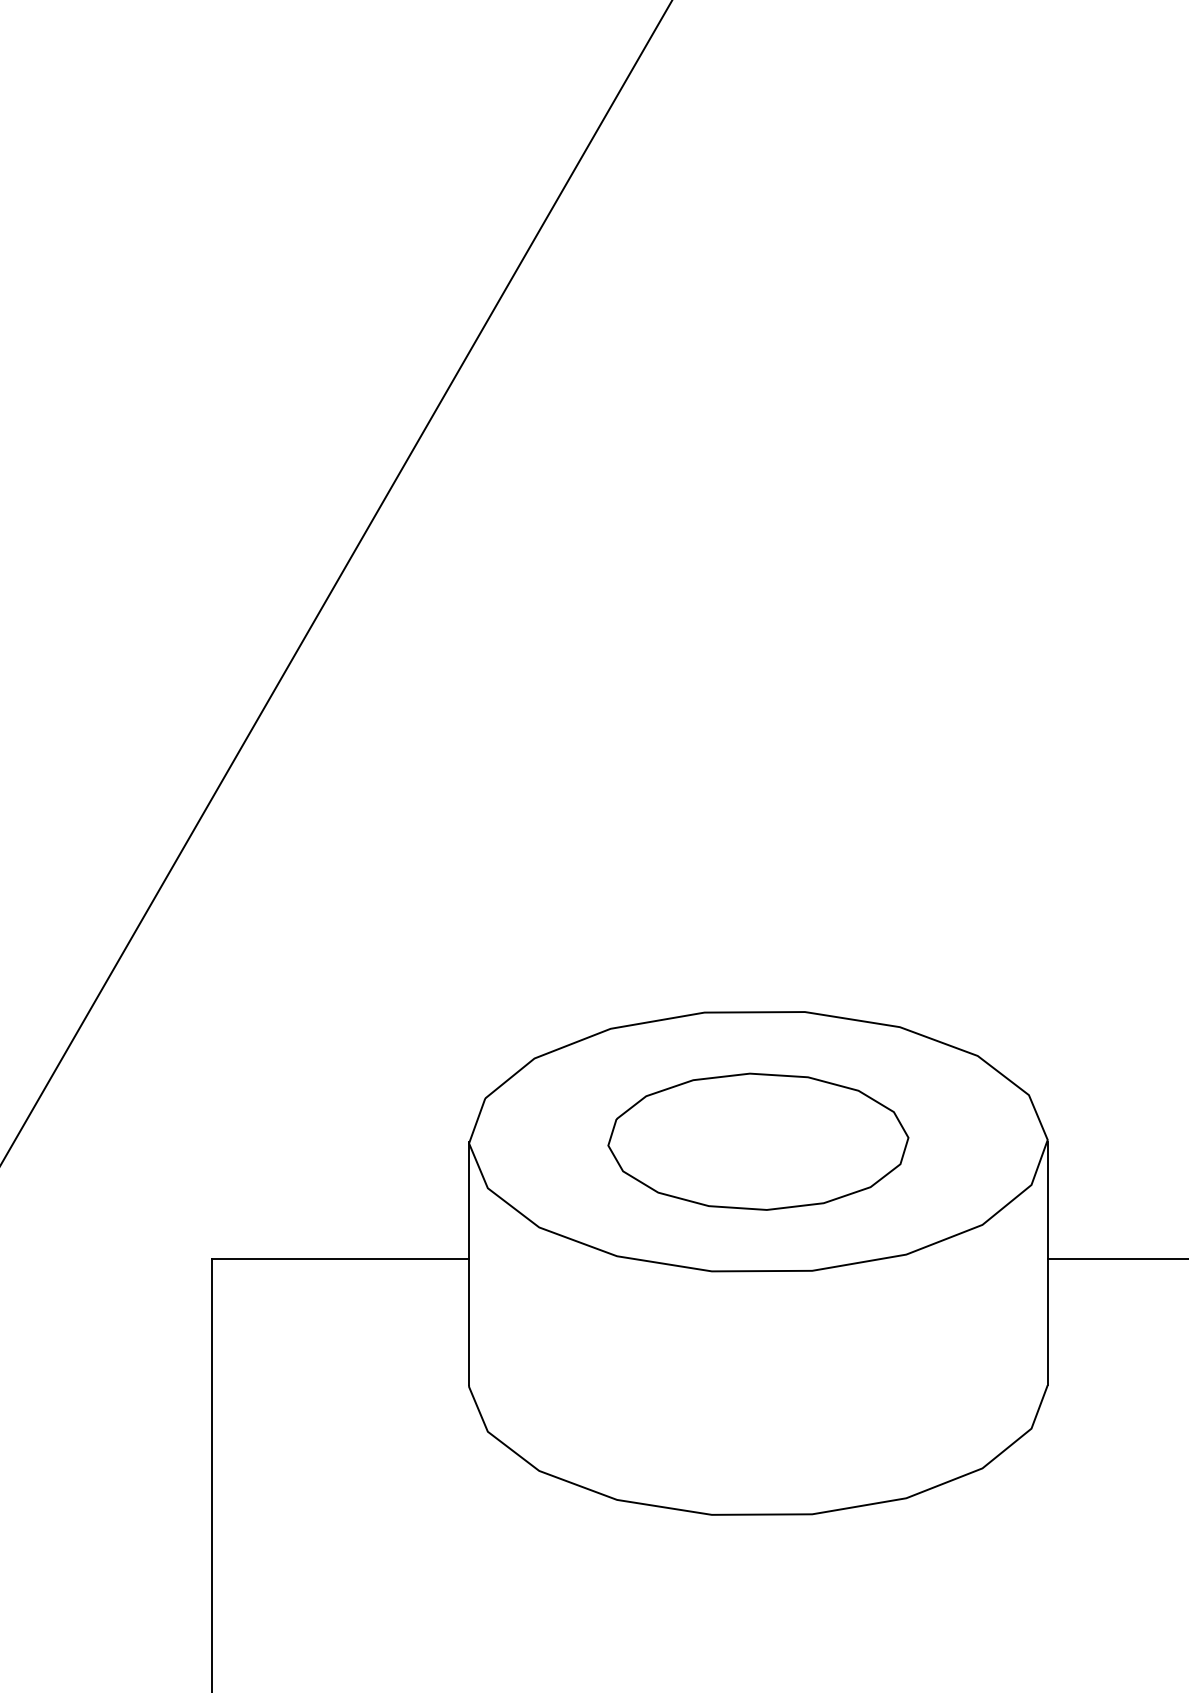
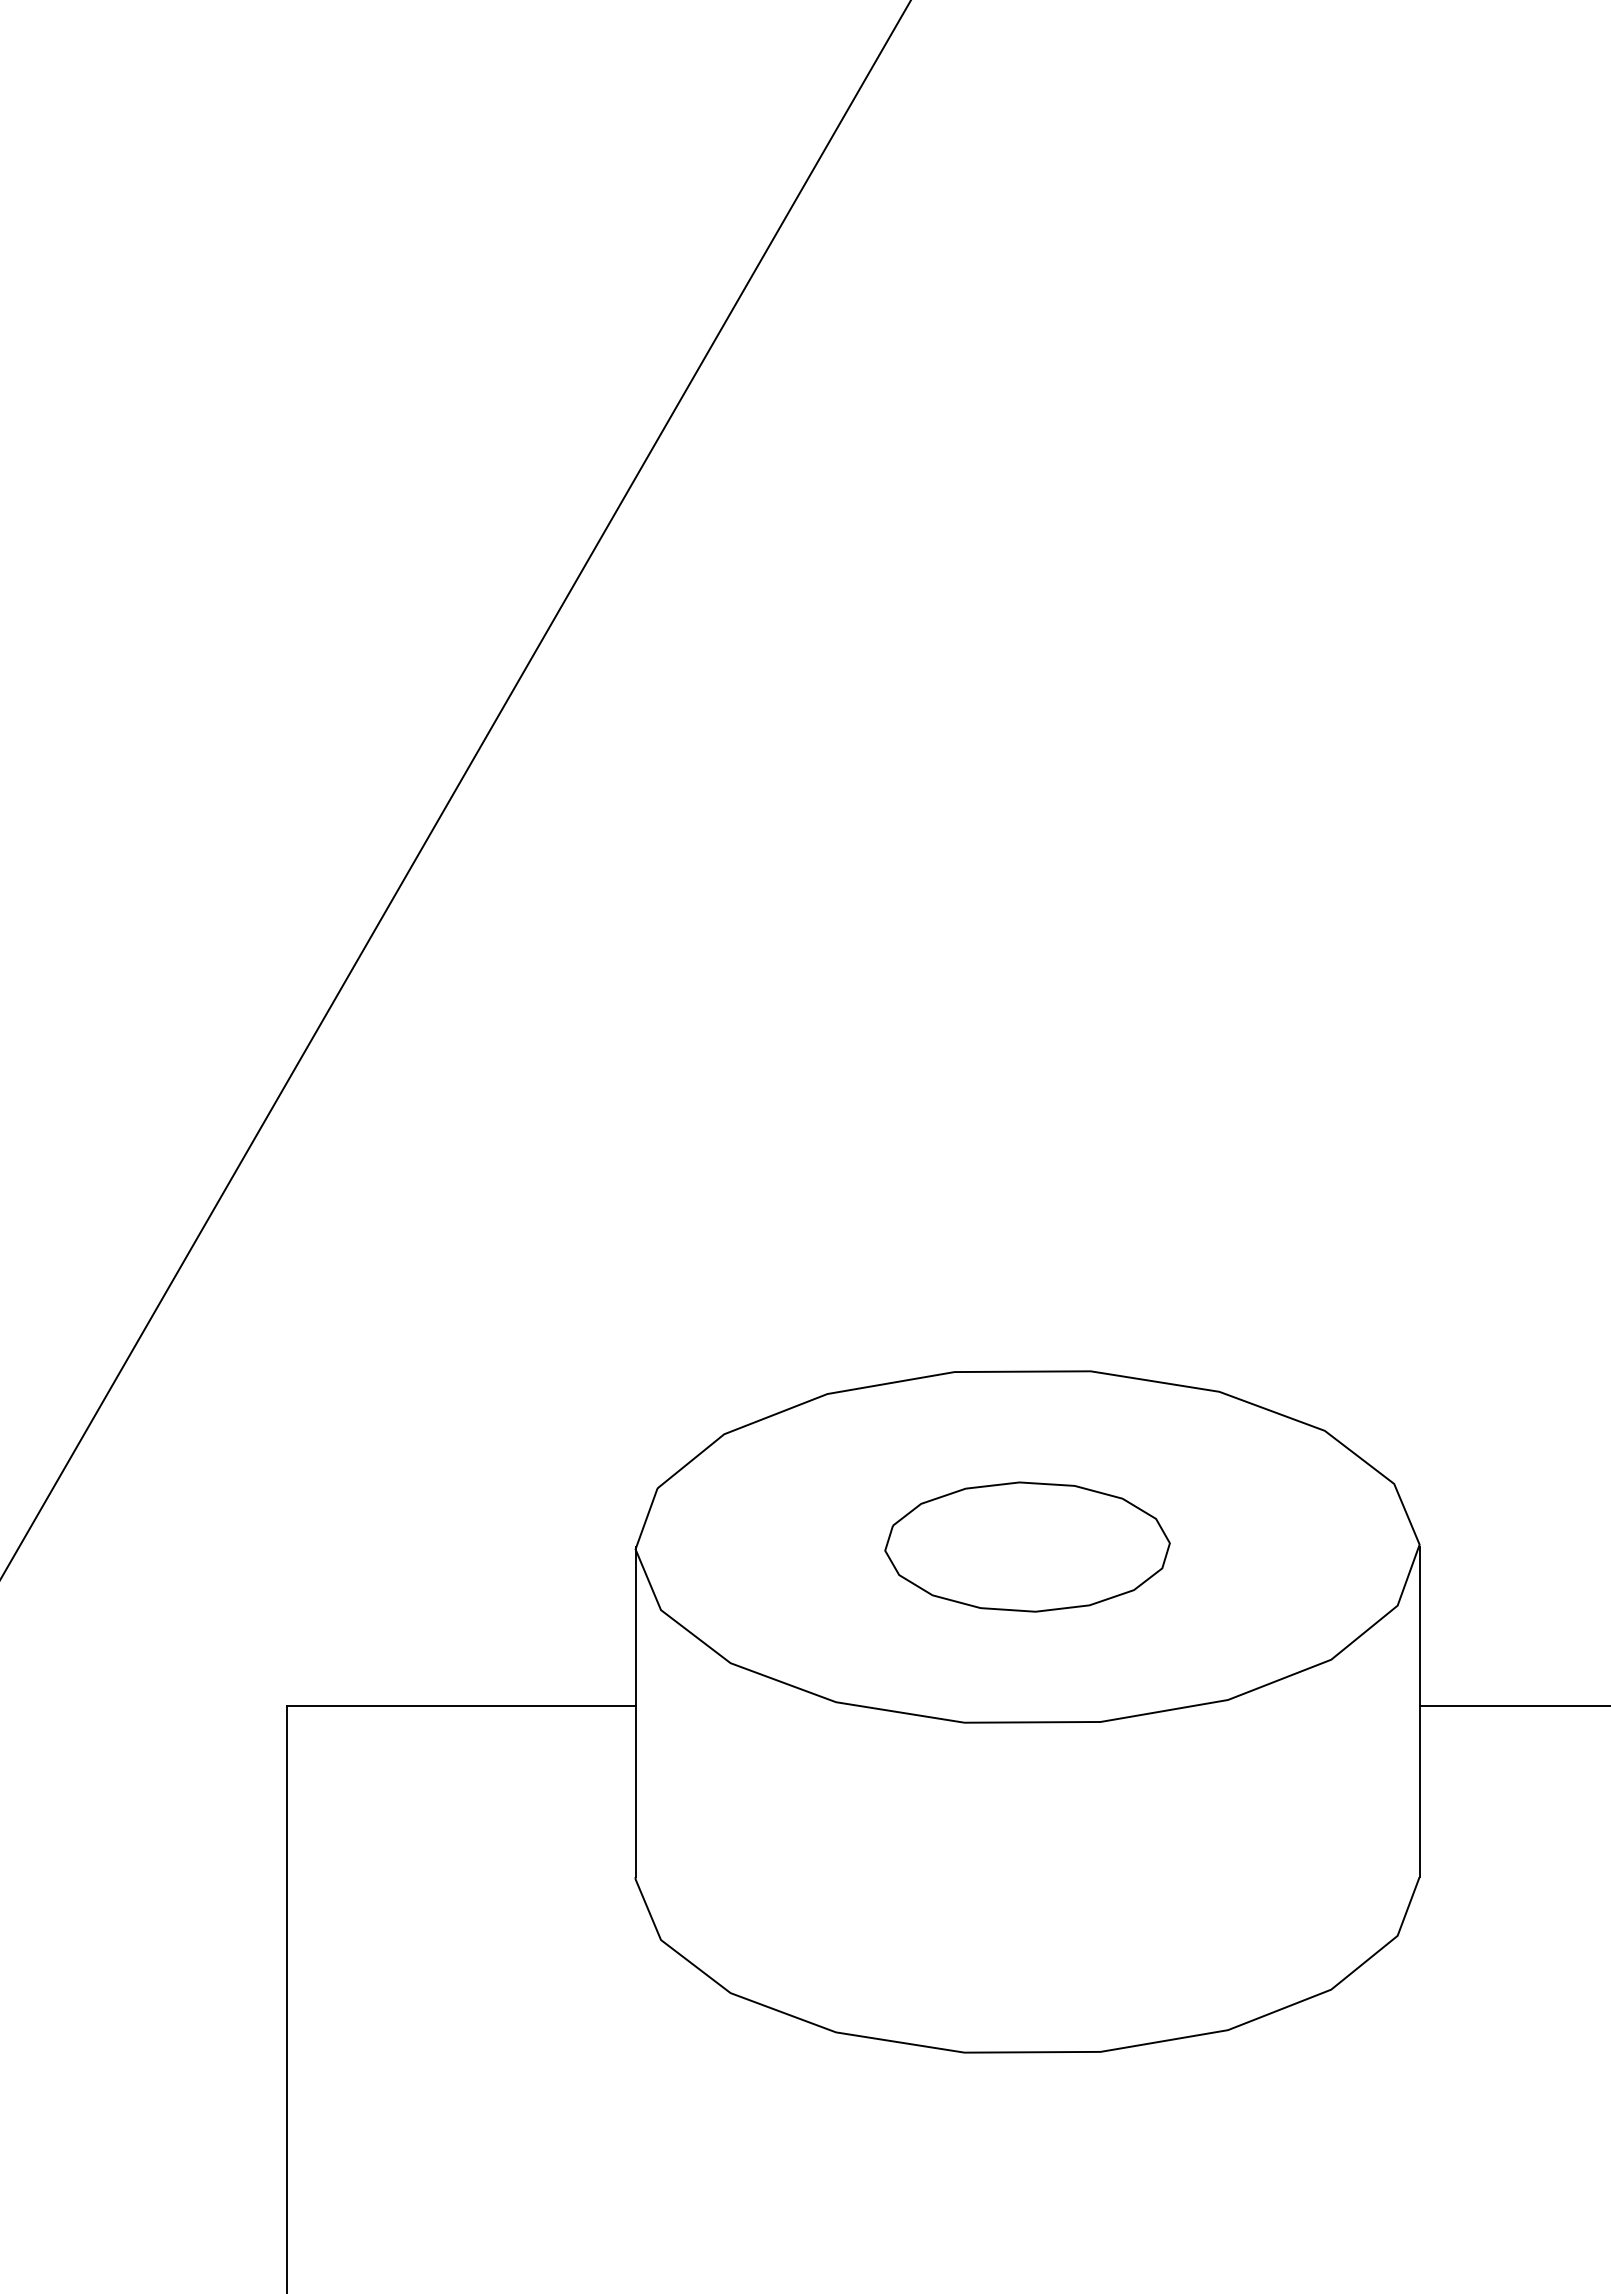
part: (758, 1141) -> (1027, 1546), size x0.7

